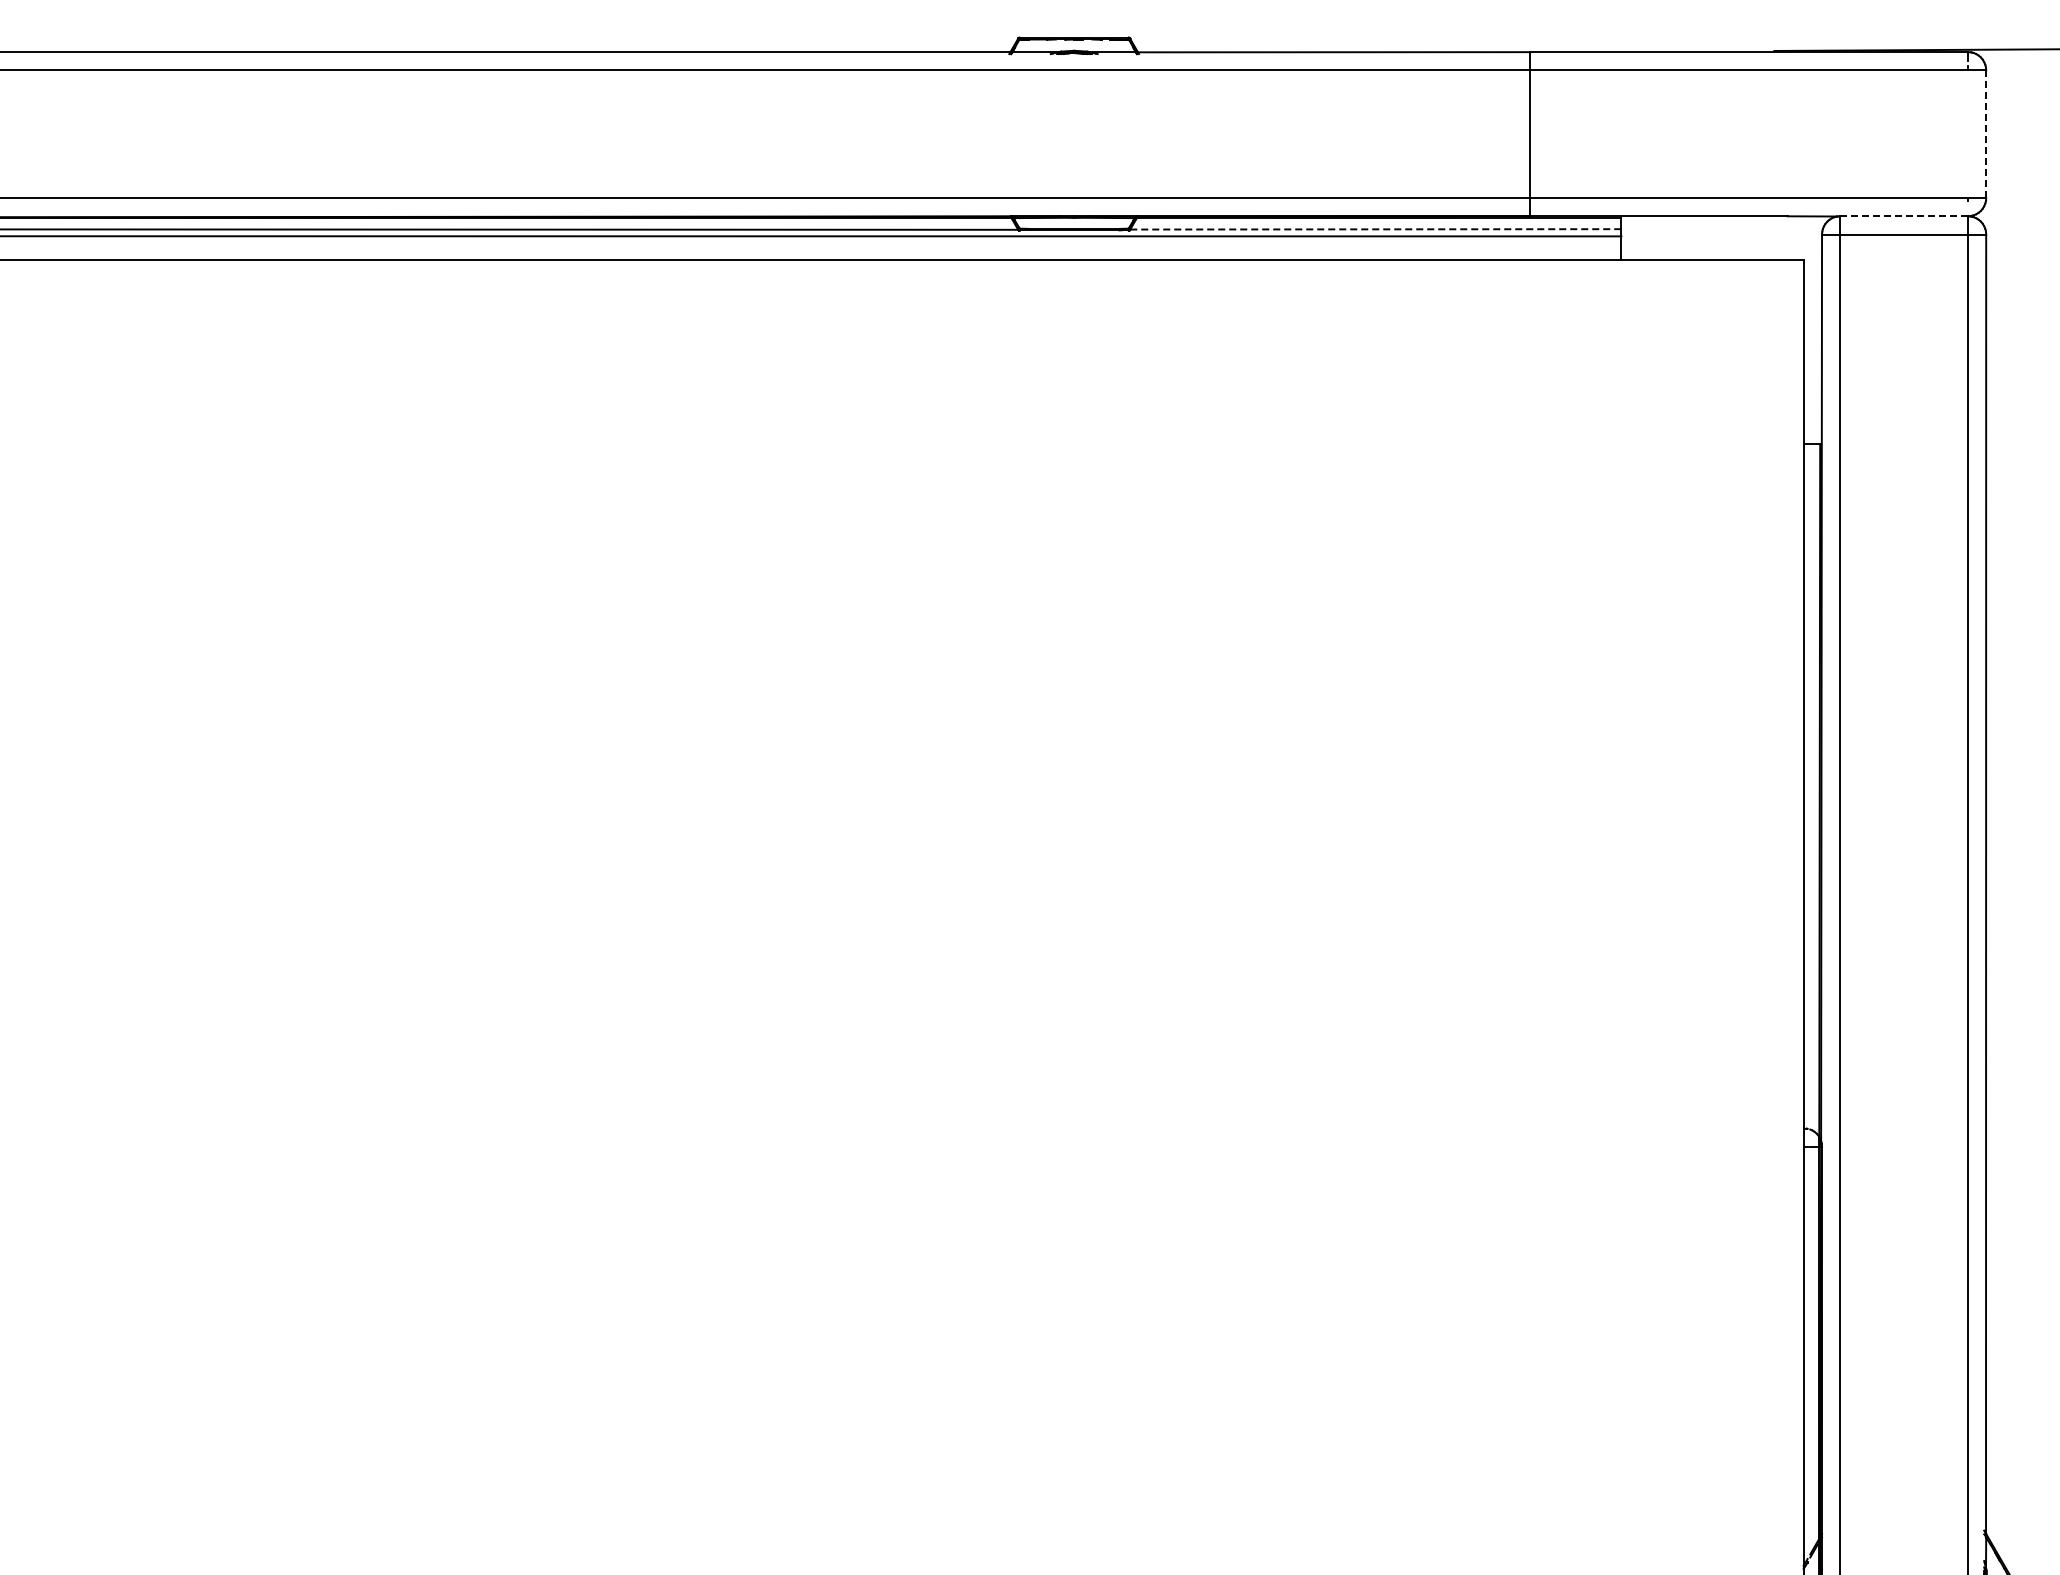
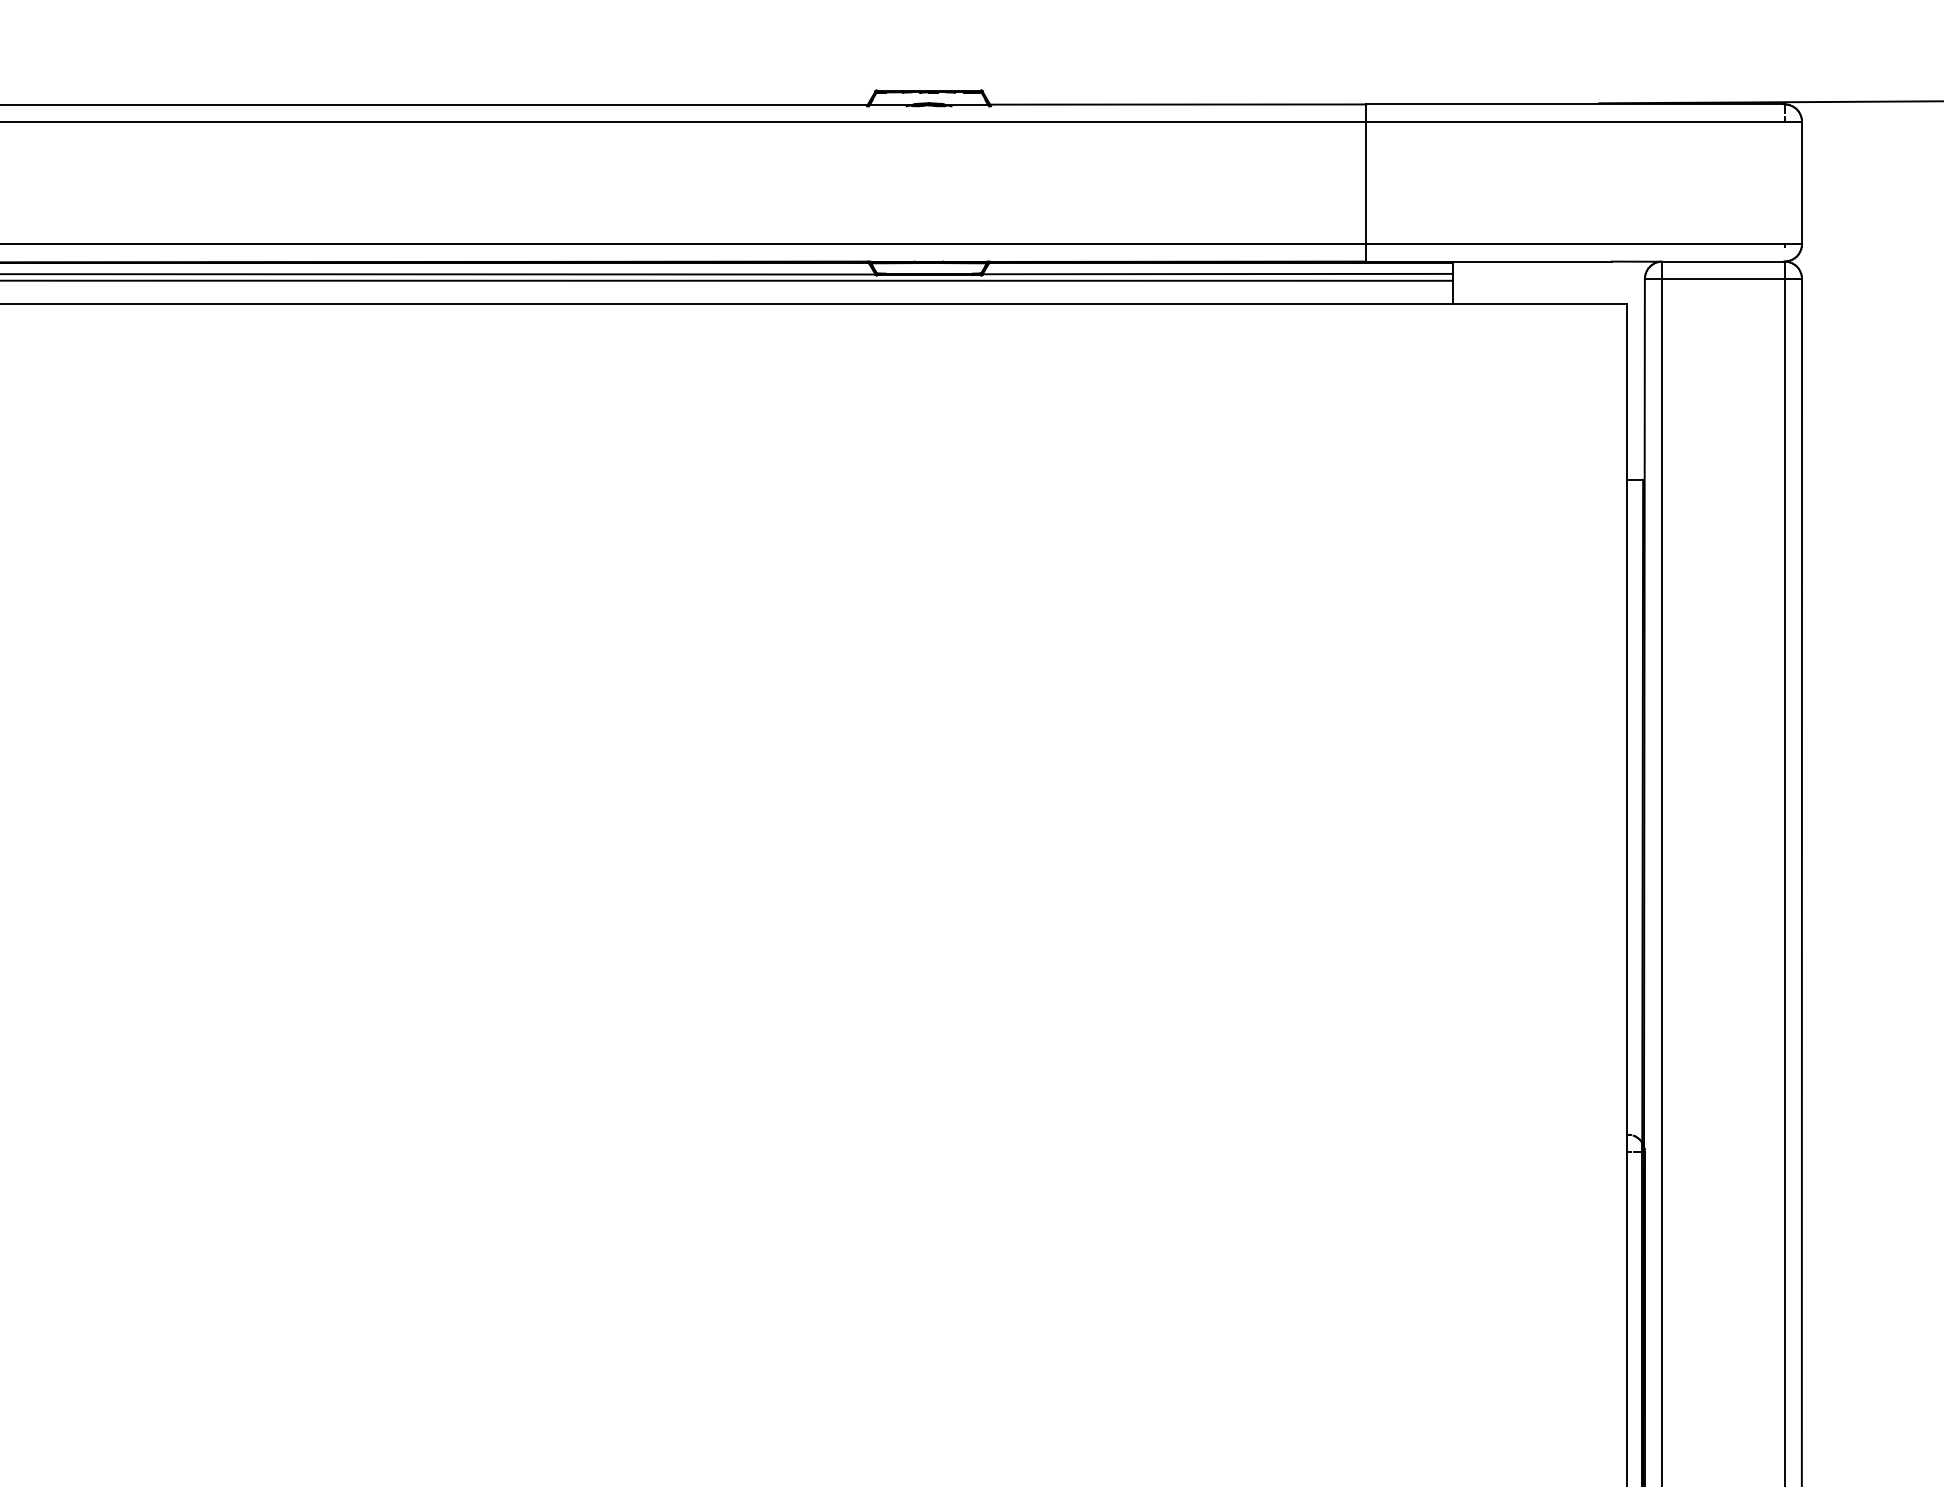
line: (1986, 134) -> (1802, 183), dashed -> solid
line: (1904, 216) -> (1723, 261), dashed -> solid
line: (1375, 229) -> (1217, 274), dashed -> solid

